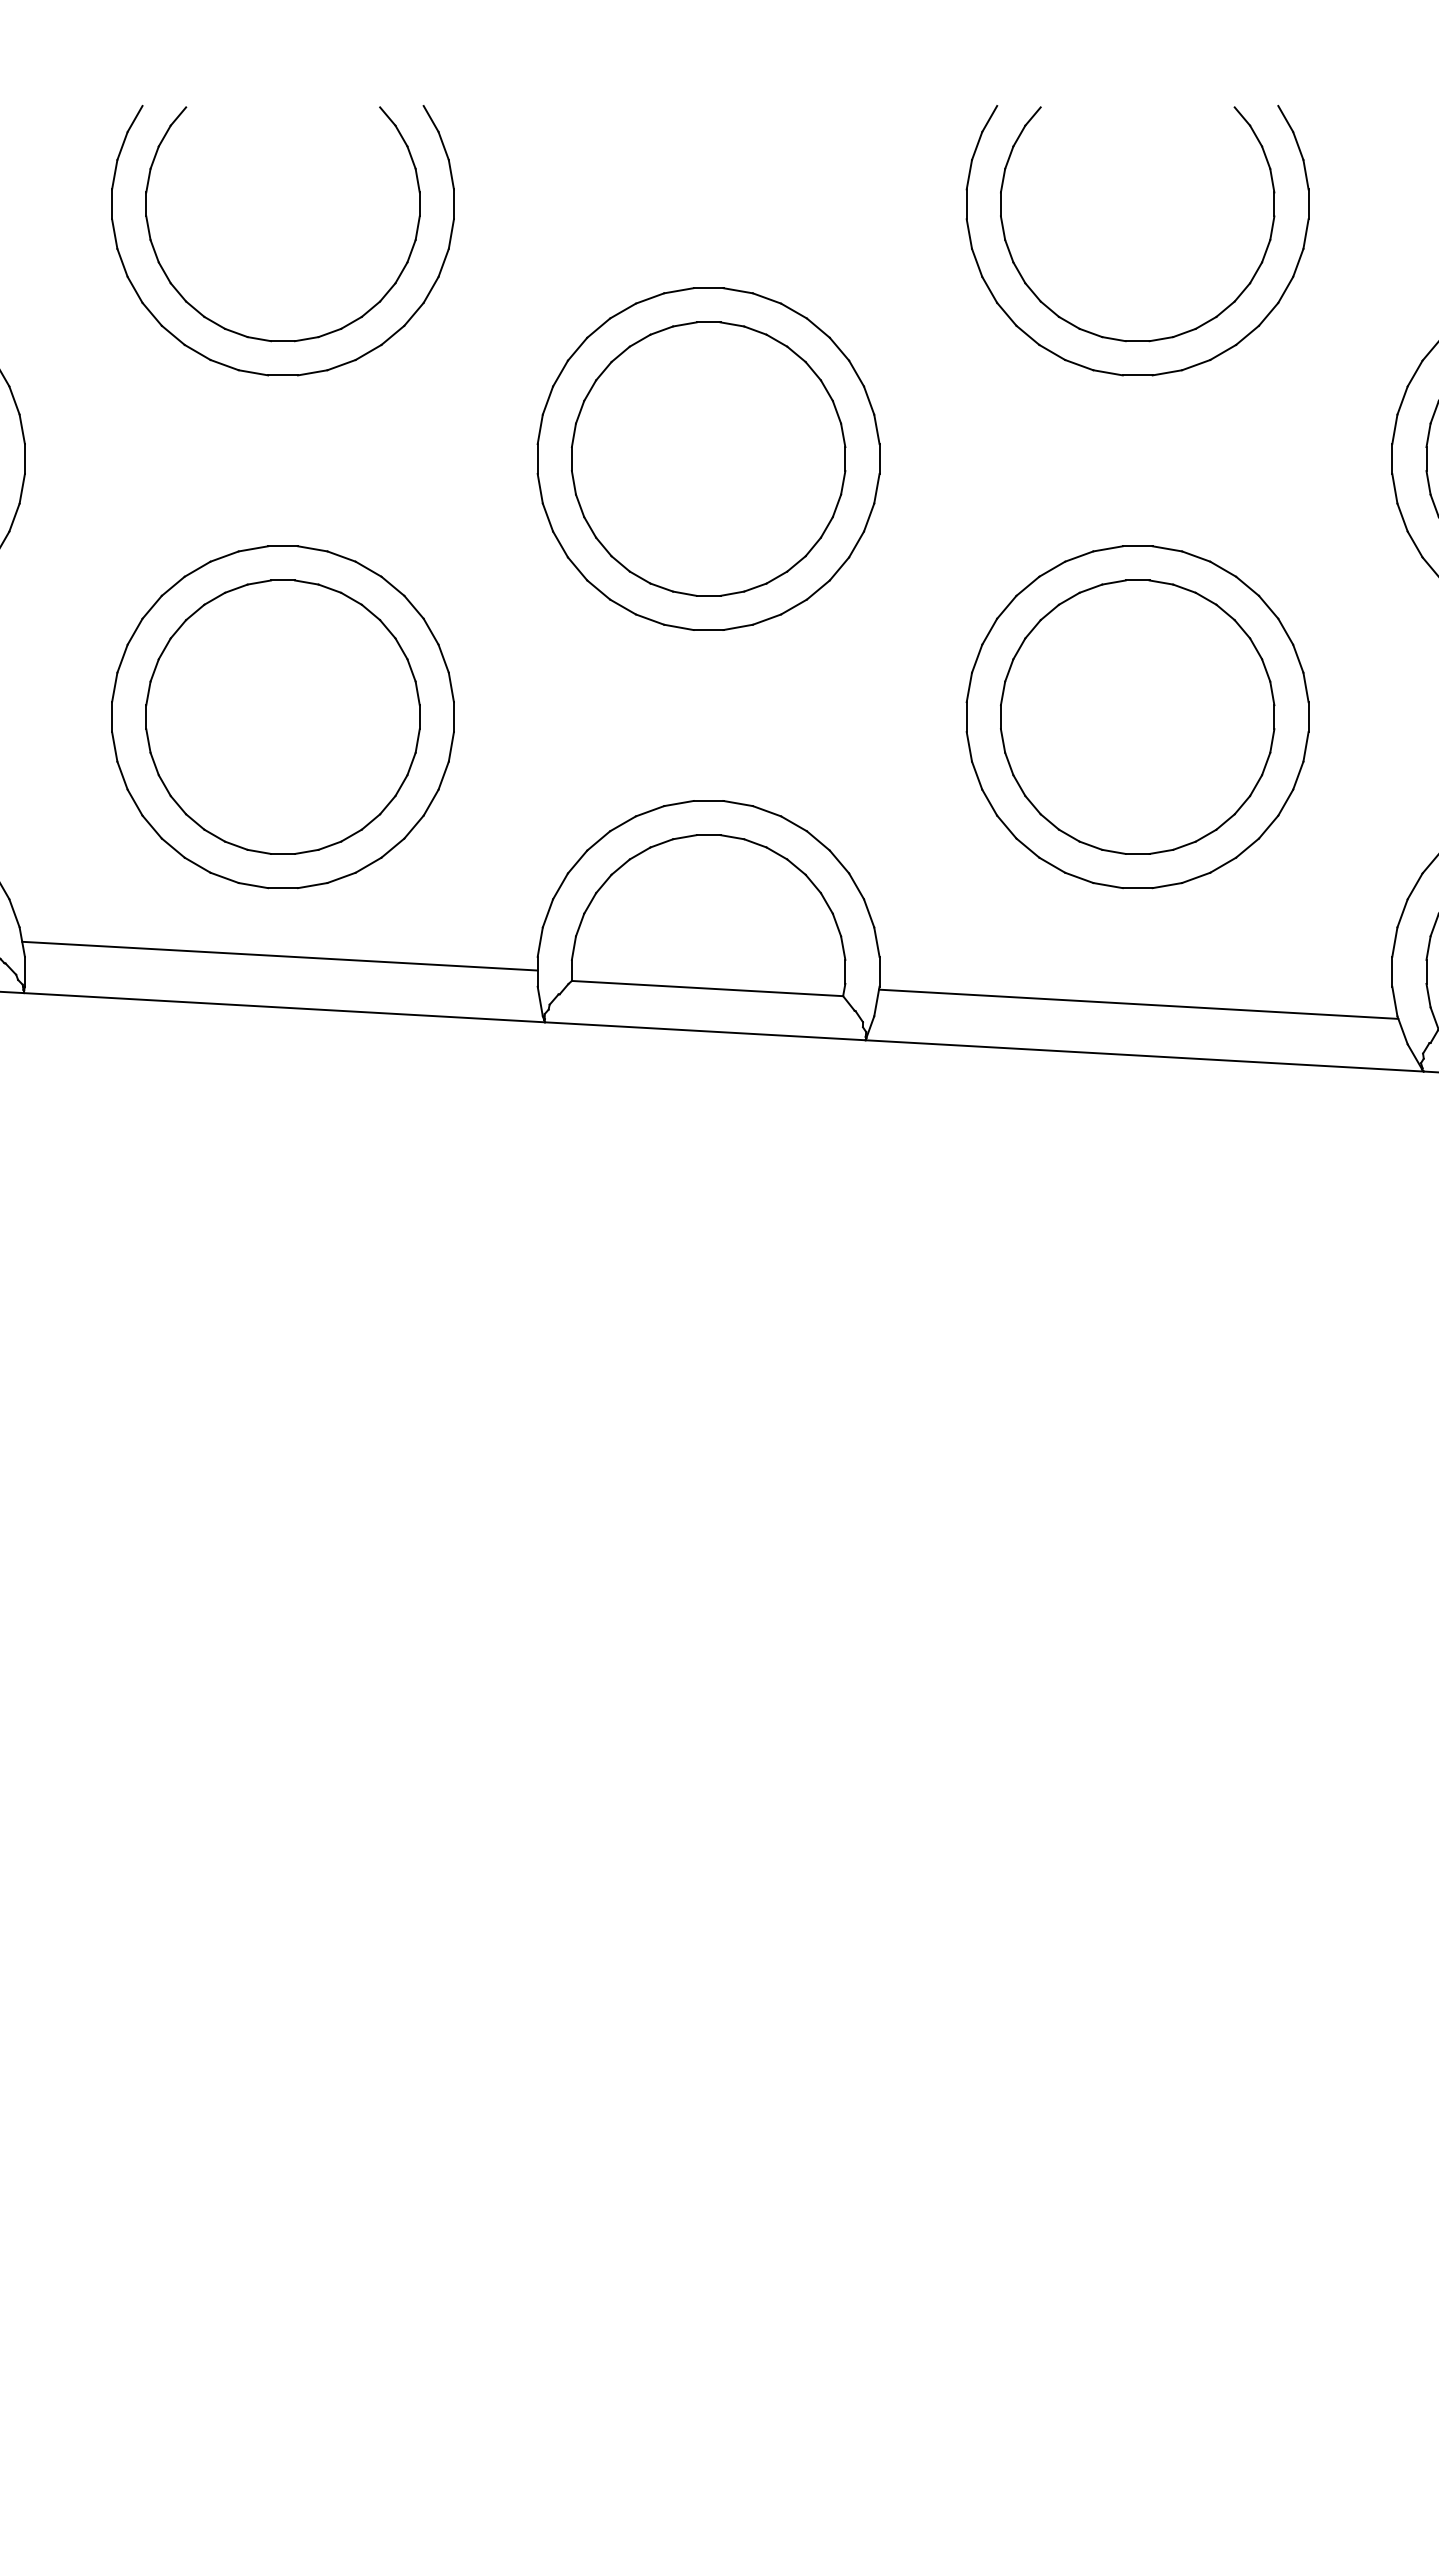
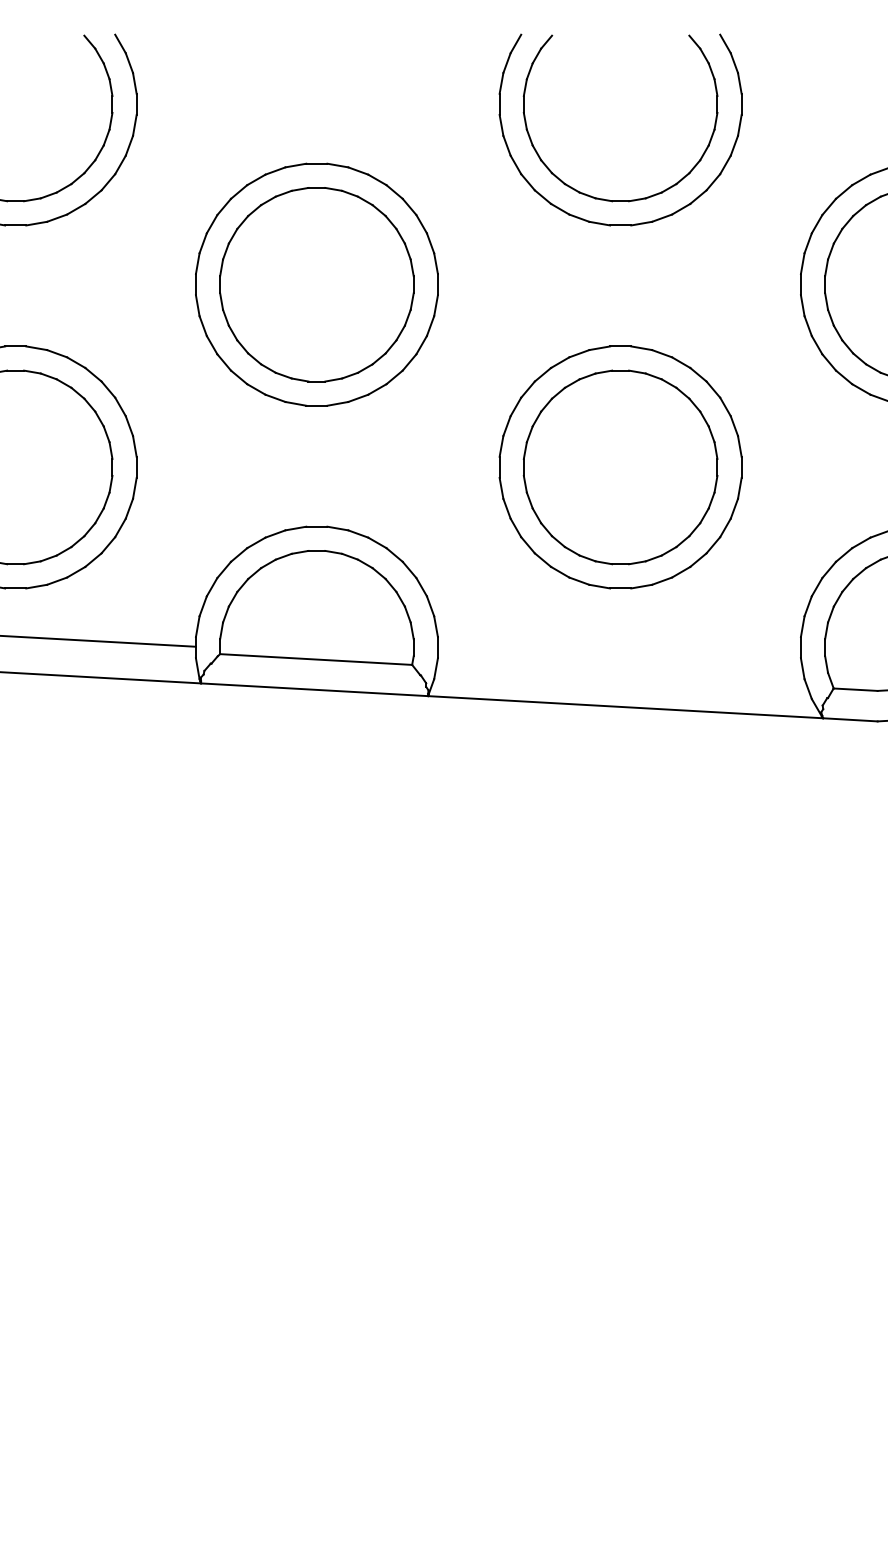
line: (1138, 1003) -> (621, 670), removed

